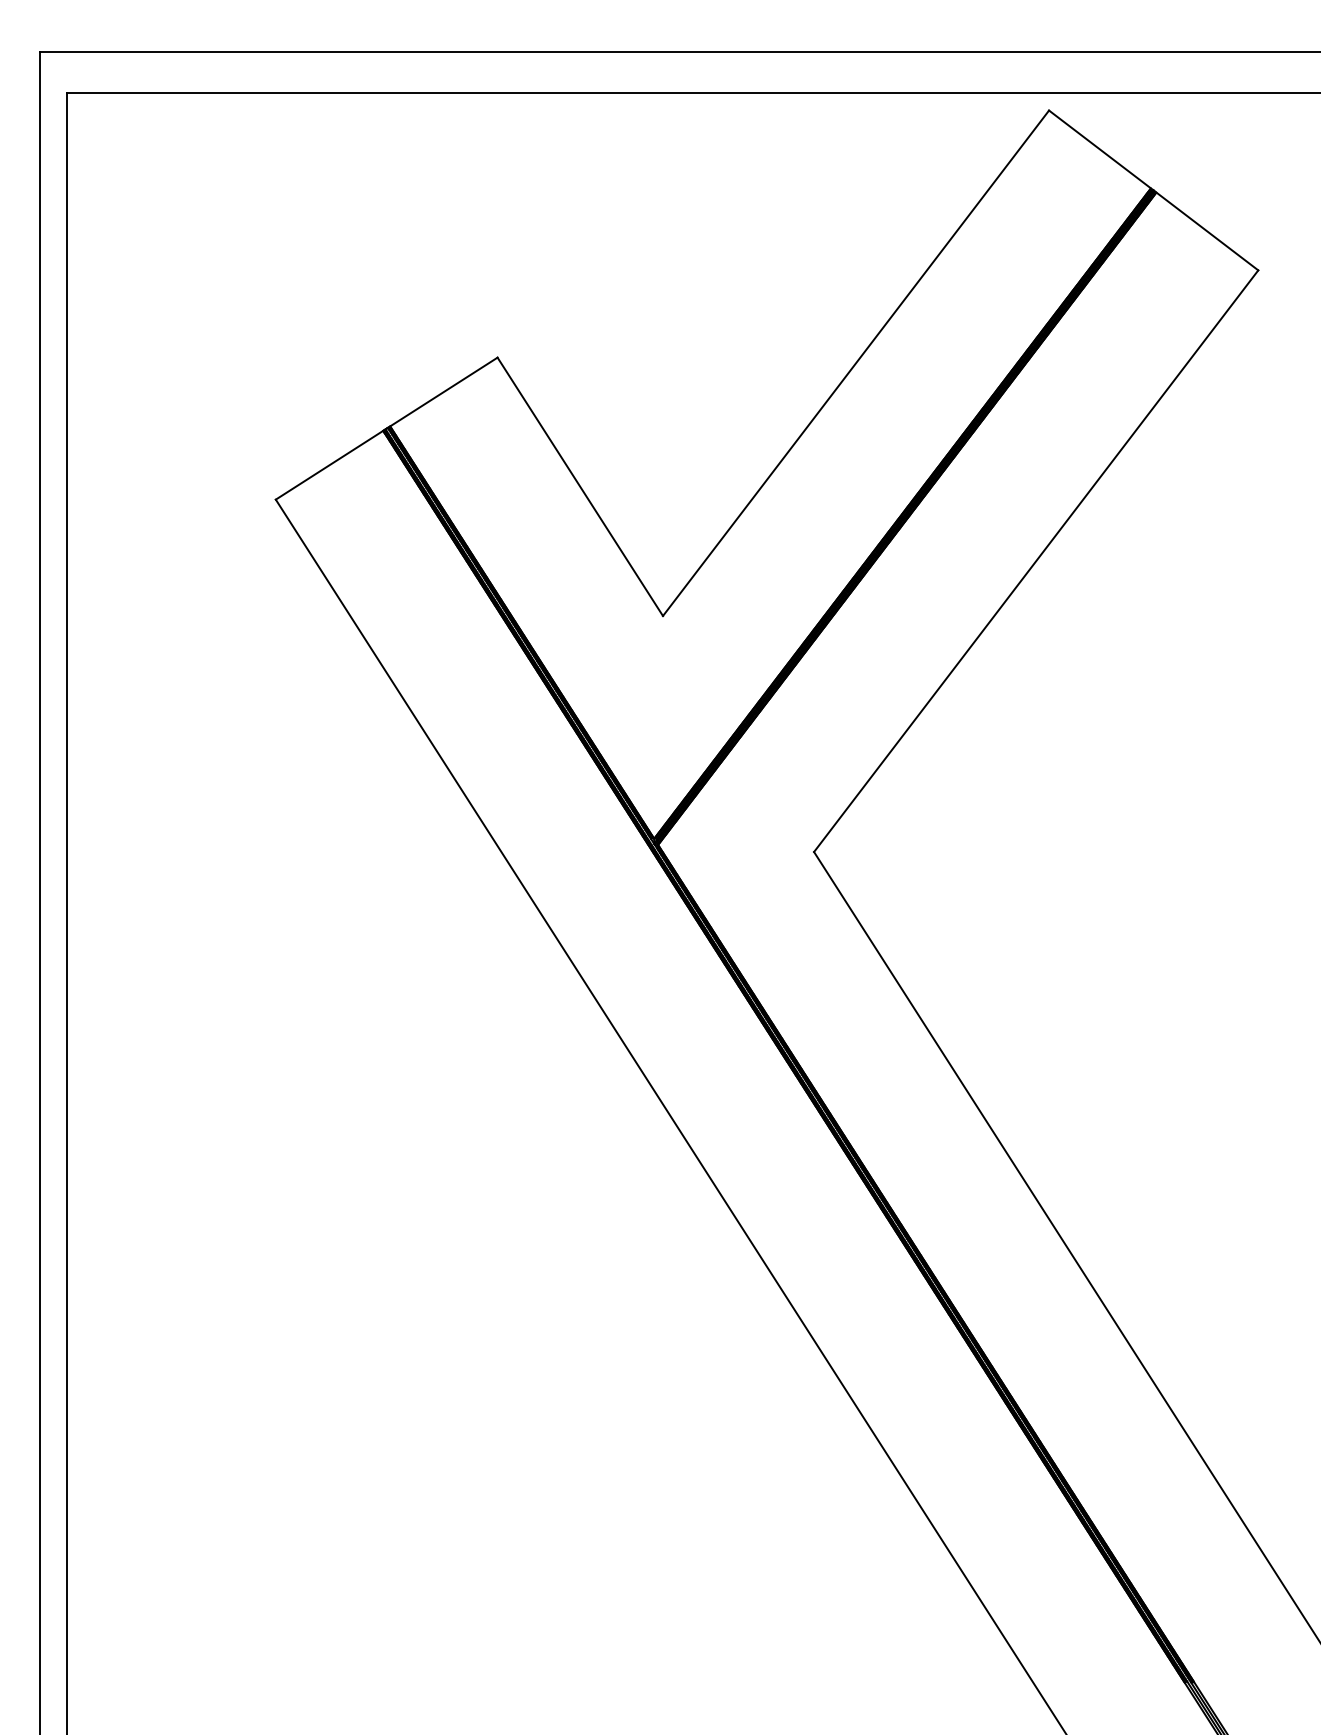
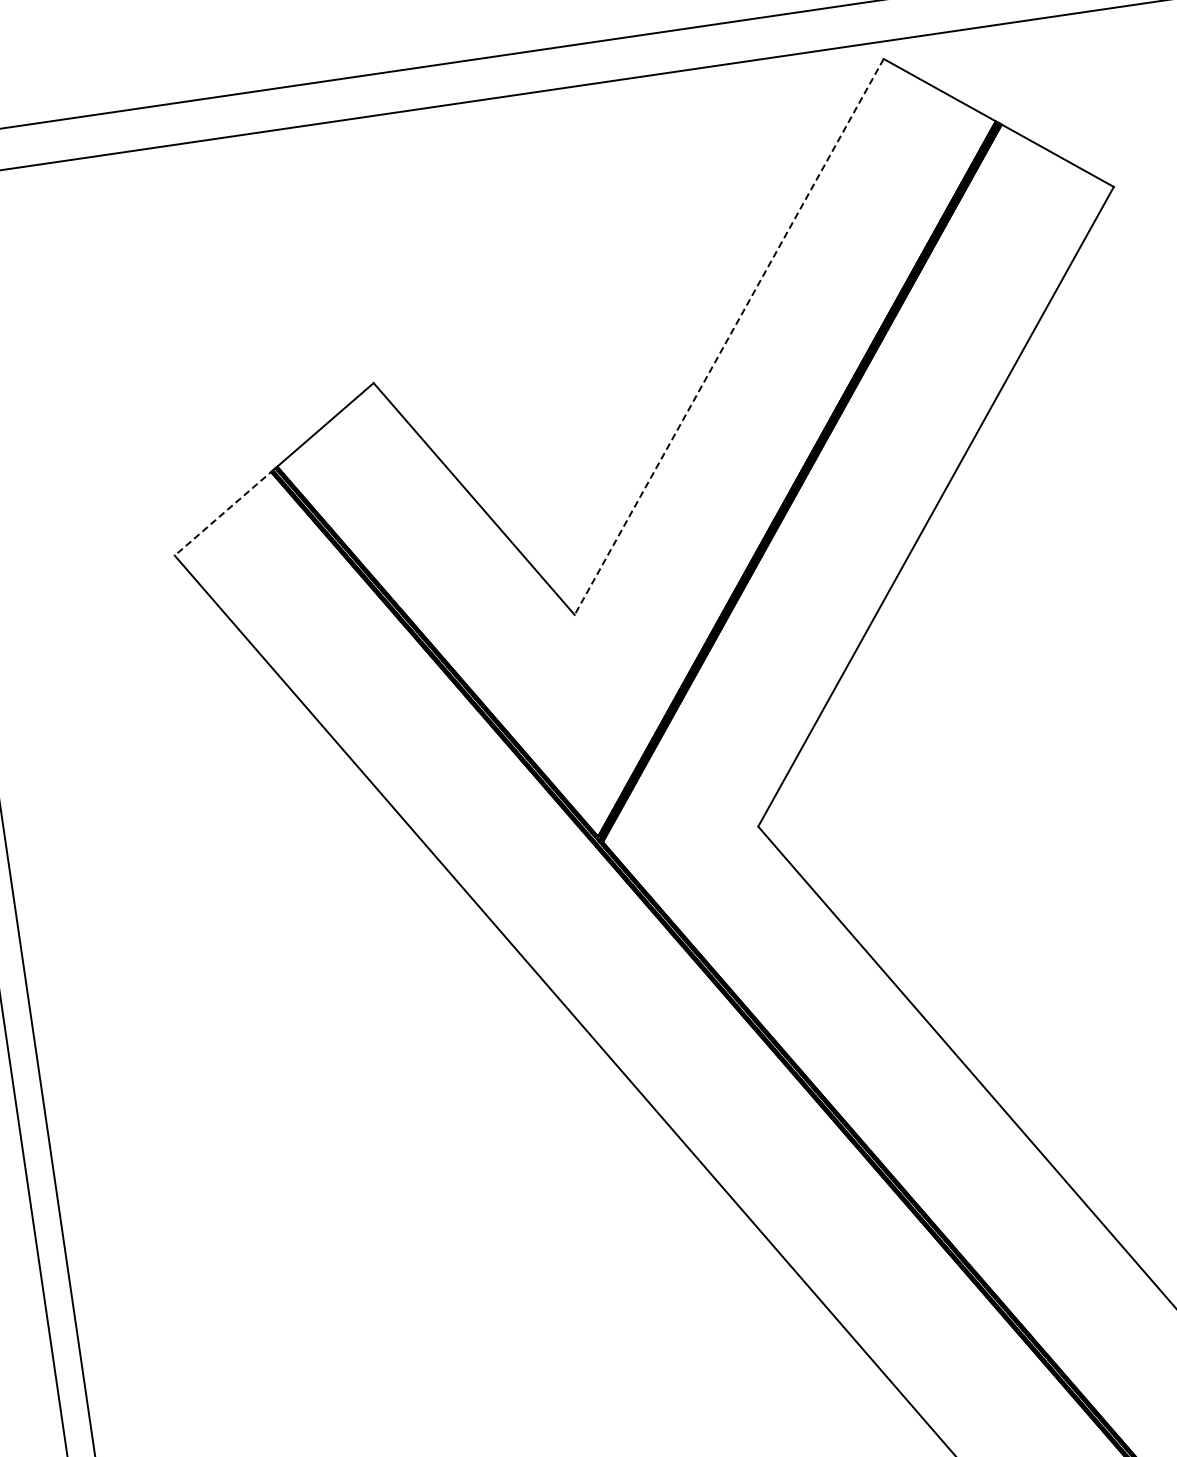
line: (855, 363) -> (728, 337), solid -> dashed
line: (331, 464) -> (224, 512), solid -> dashed

